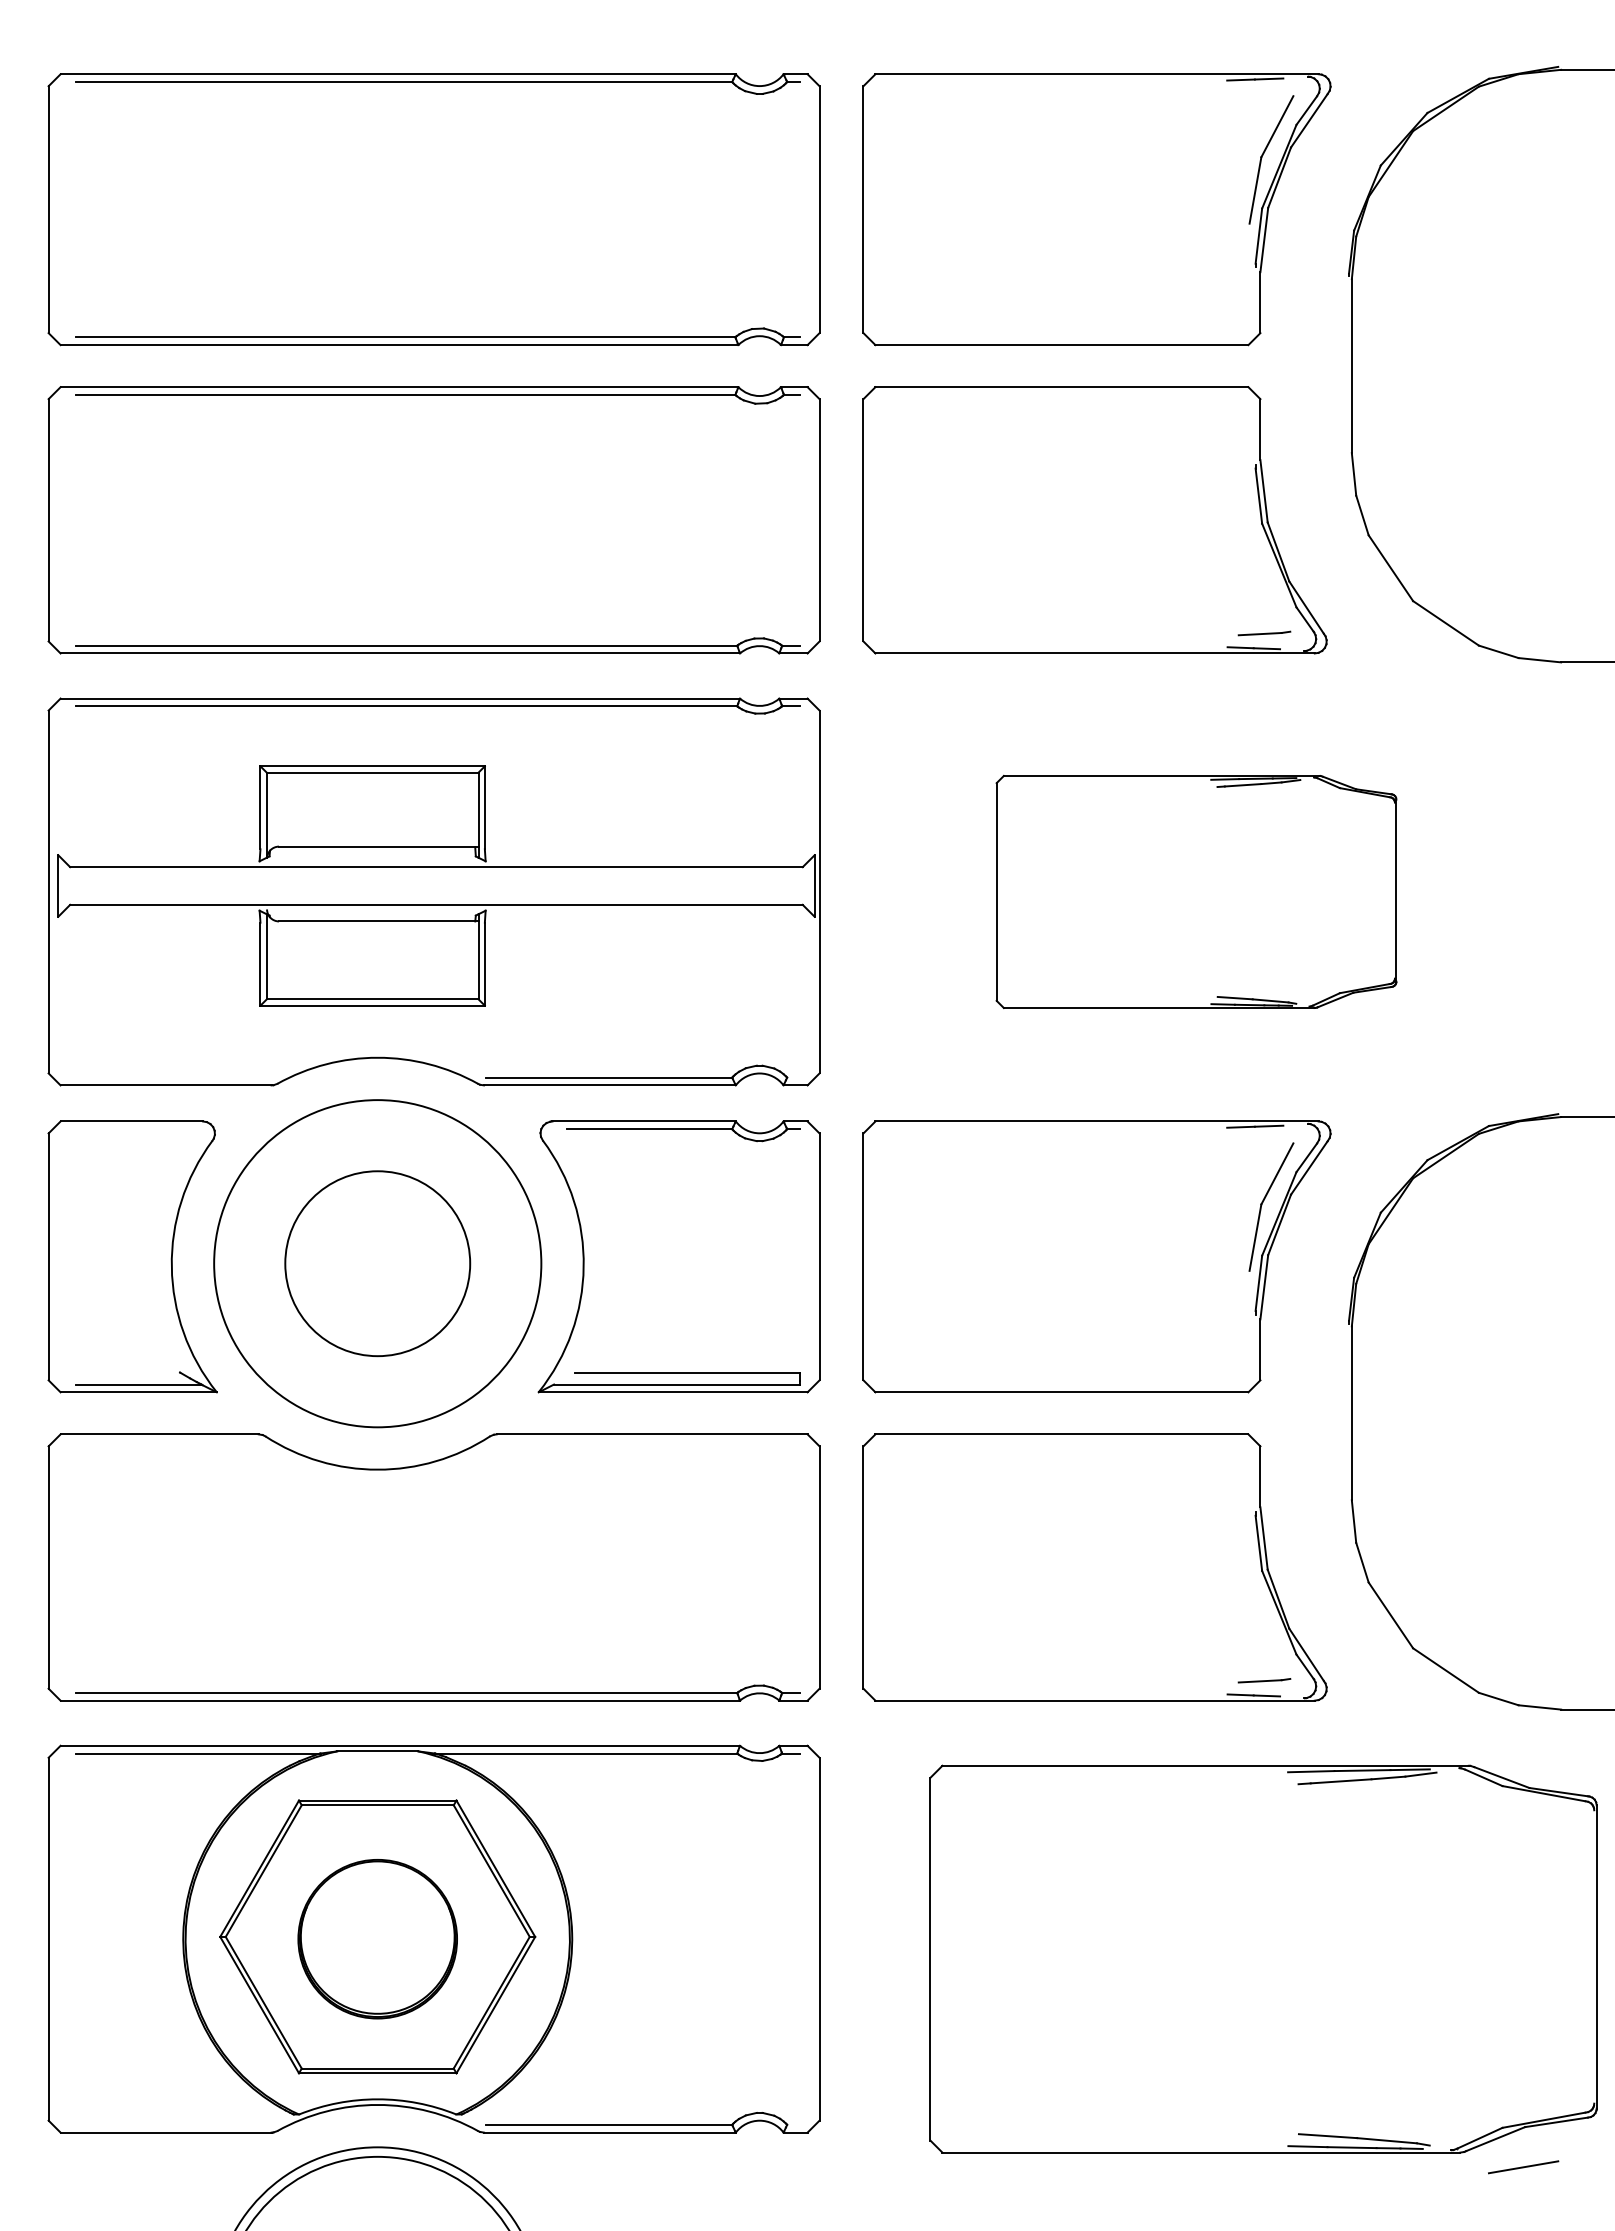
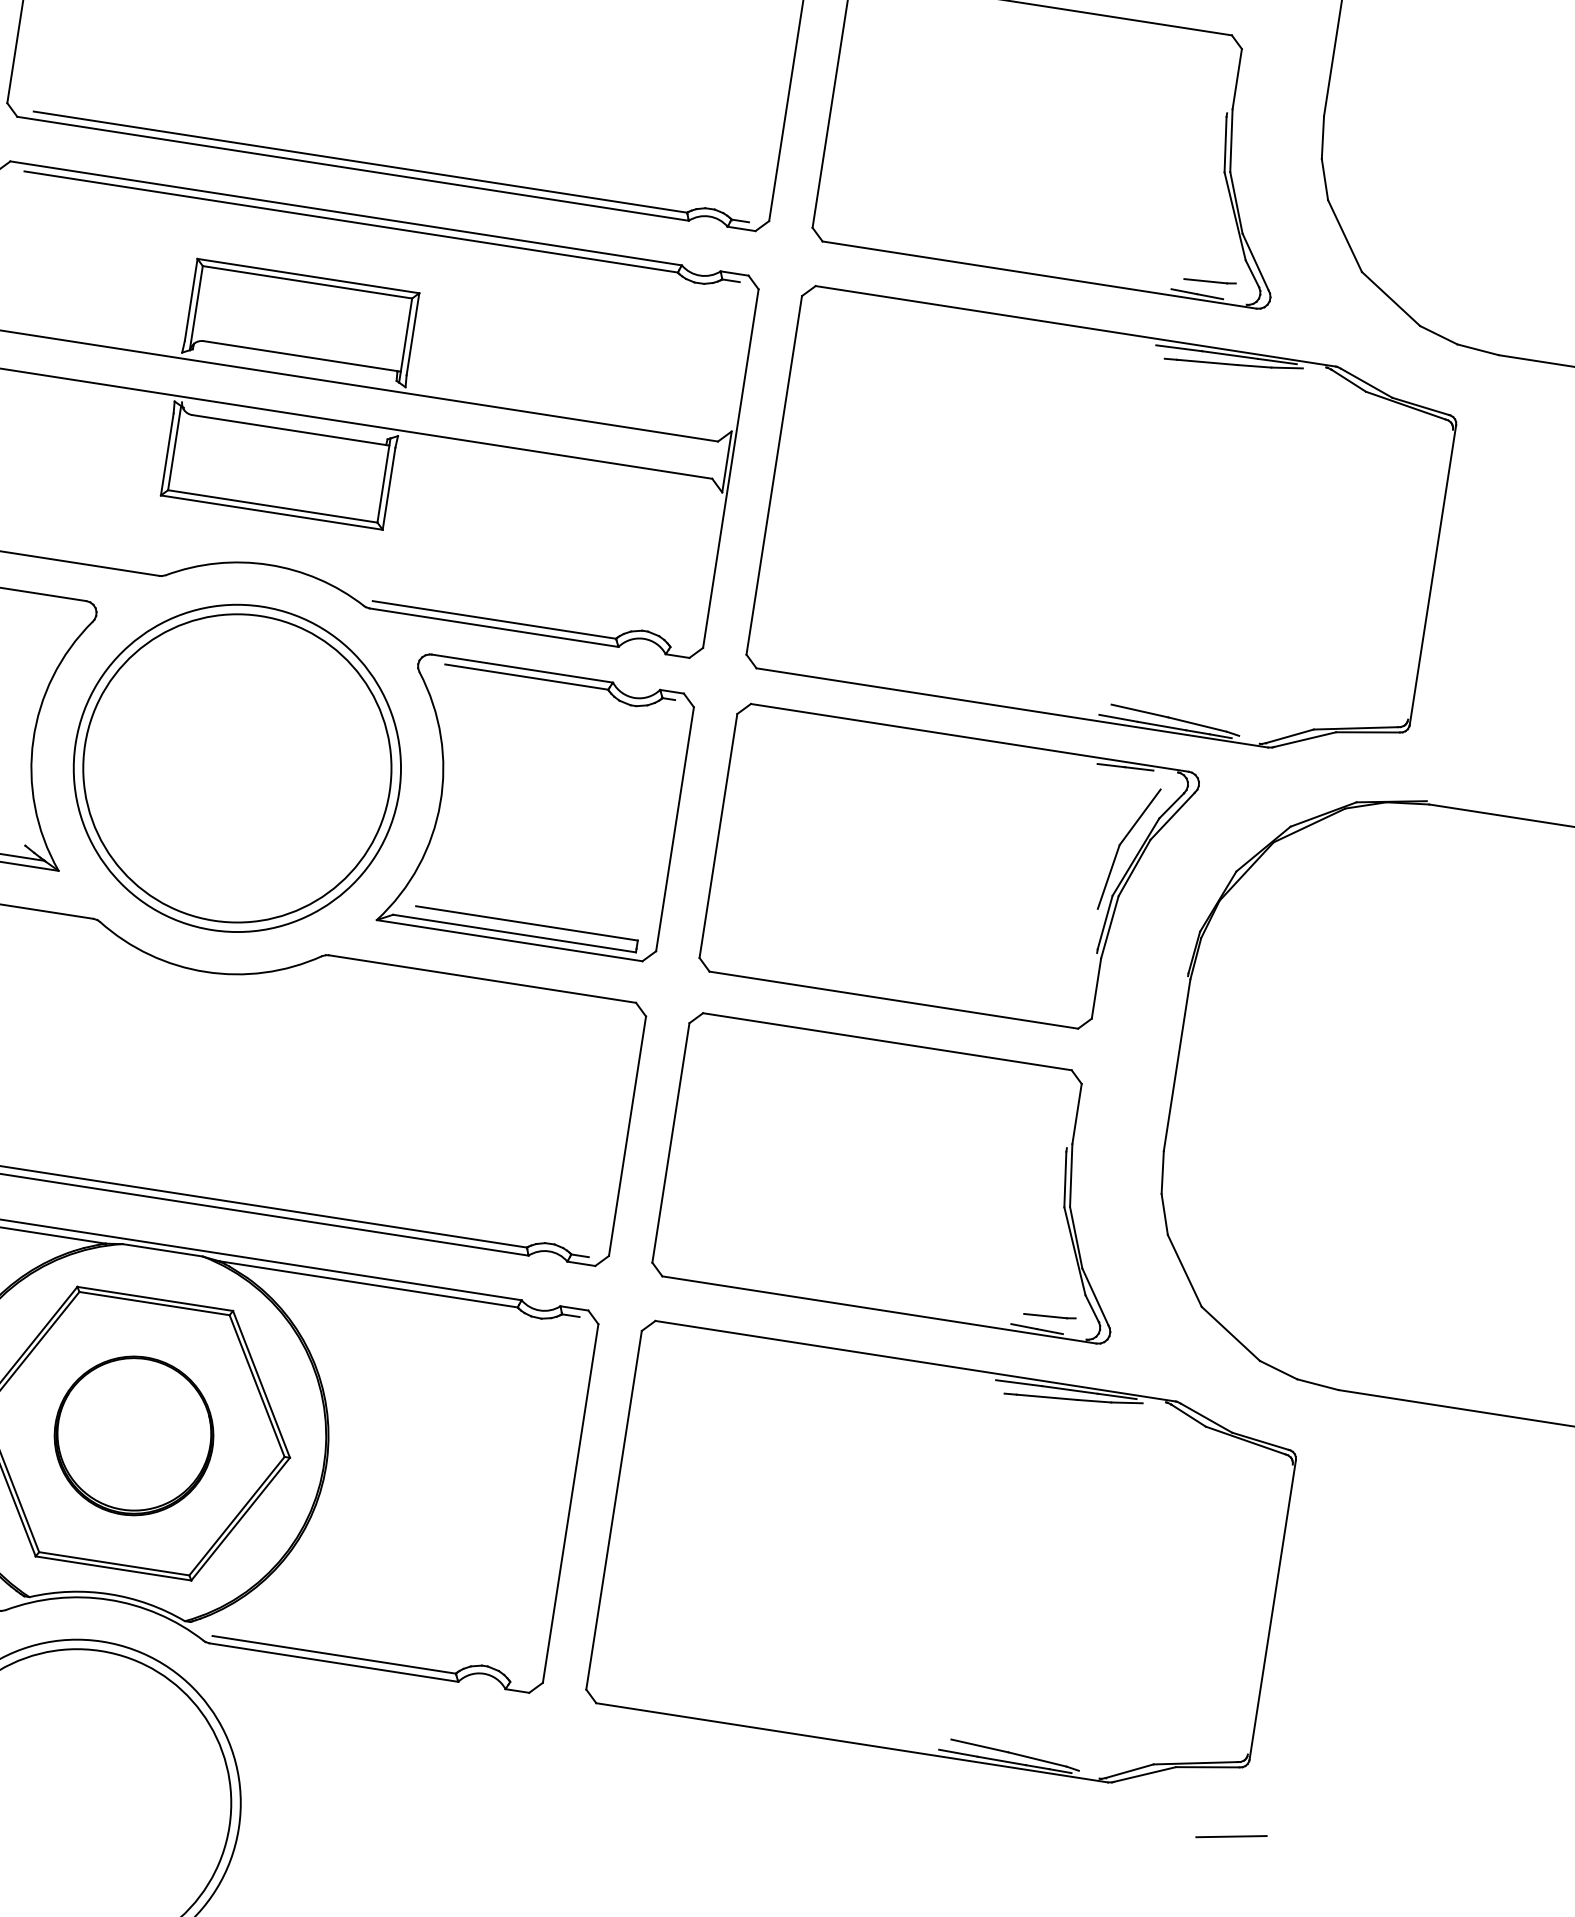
part: (1196, 891) -> (1103, 525), size x1.67
circle: (377, 1263) -> (237, 768), size x1.67
part: (1263, 1958) -> (943, 1560), moved

